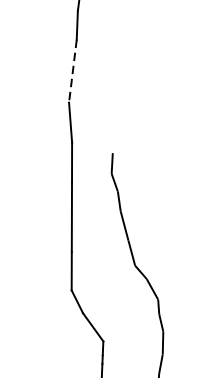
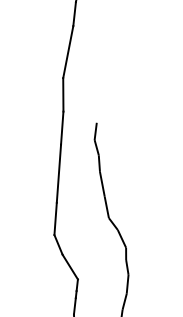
line: (73, 71) -> (68, 52), dashed -> solid

